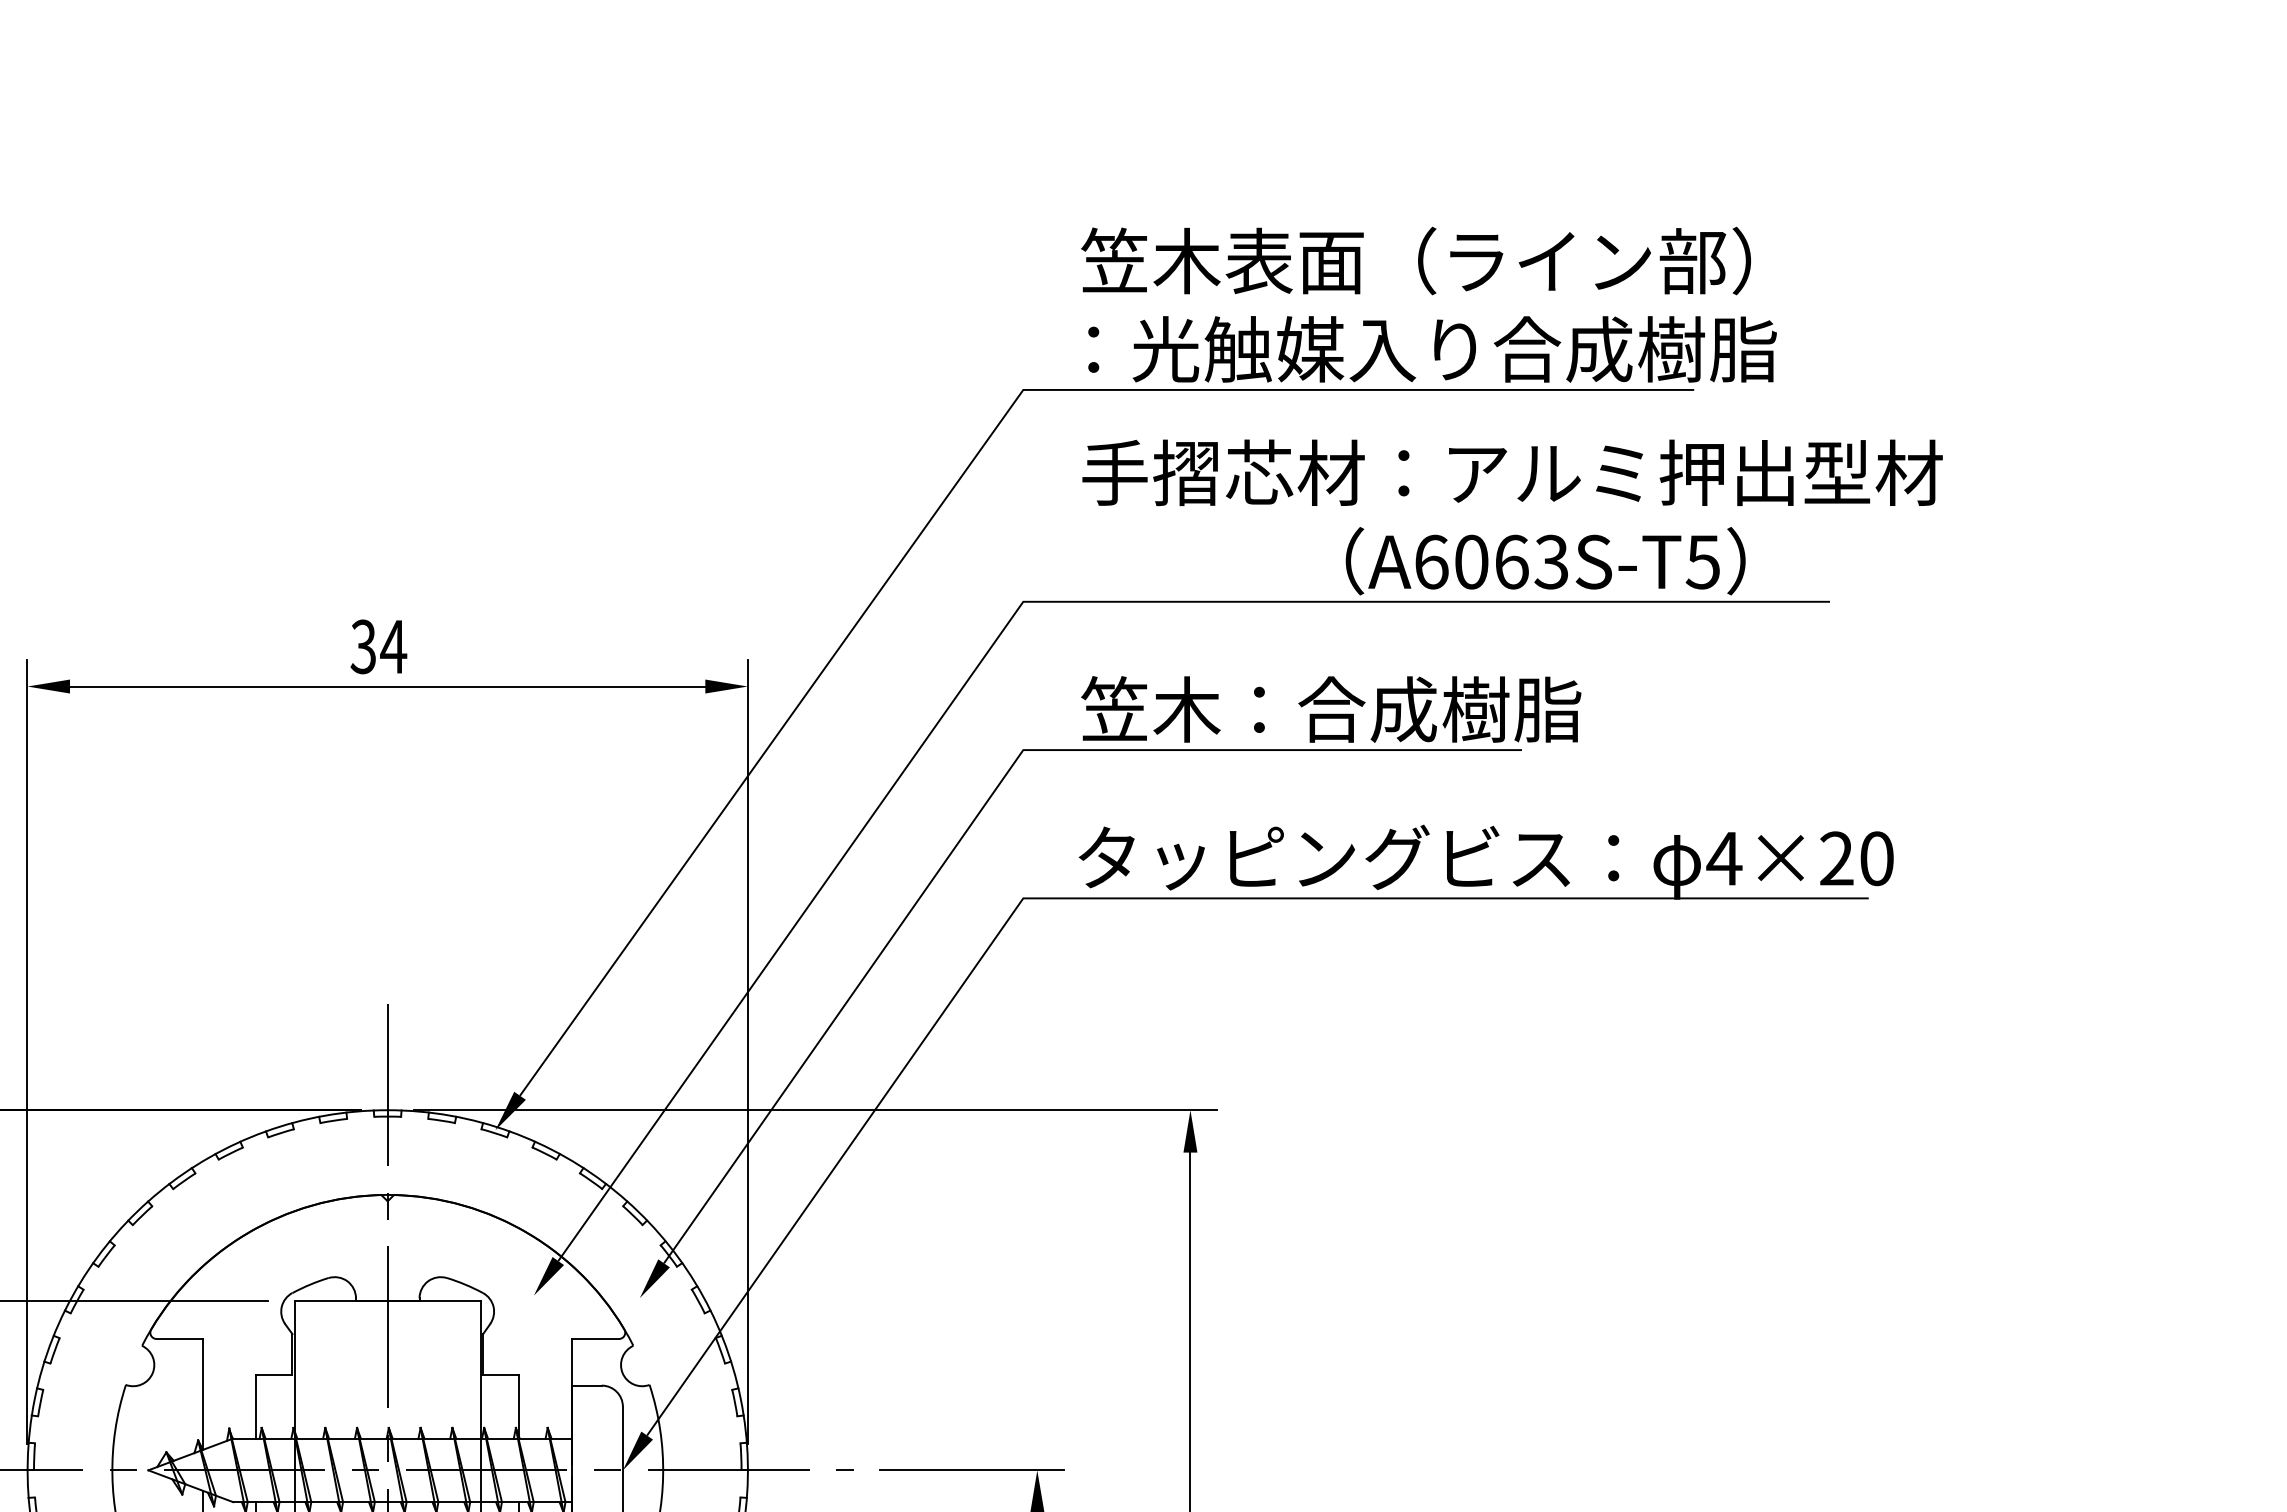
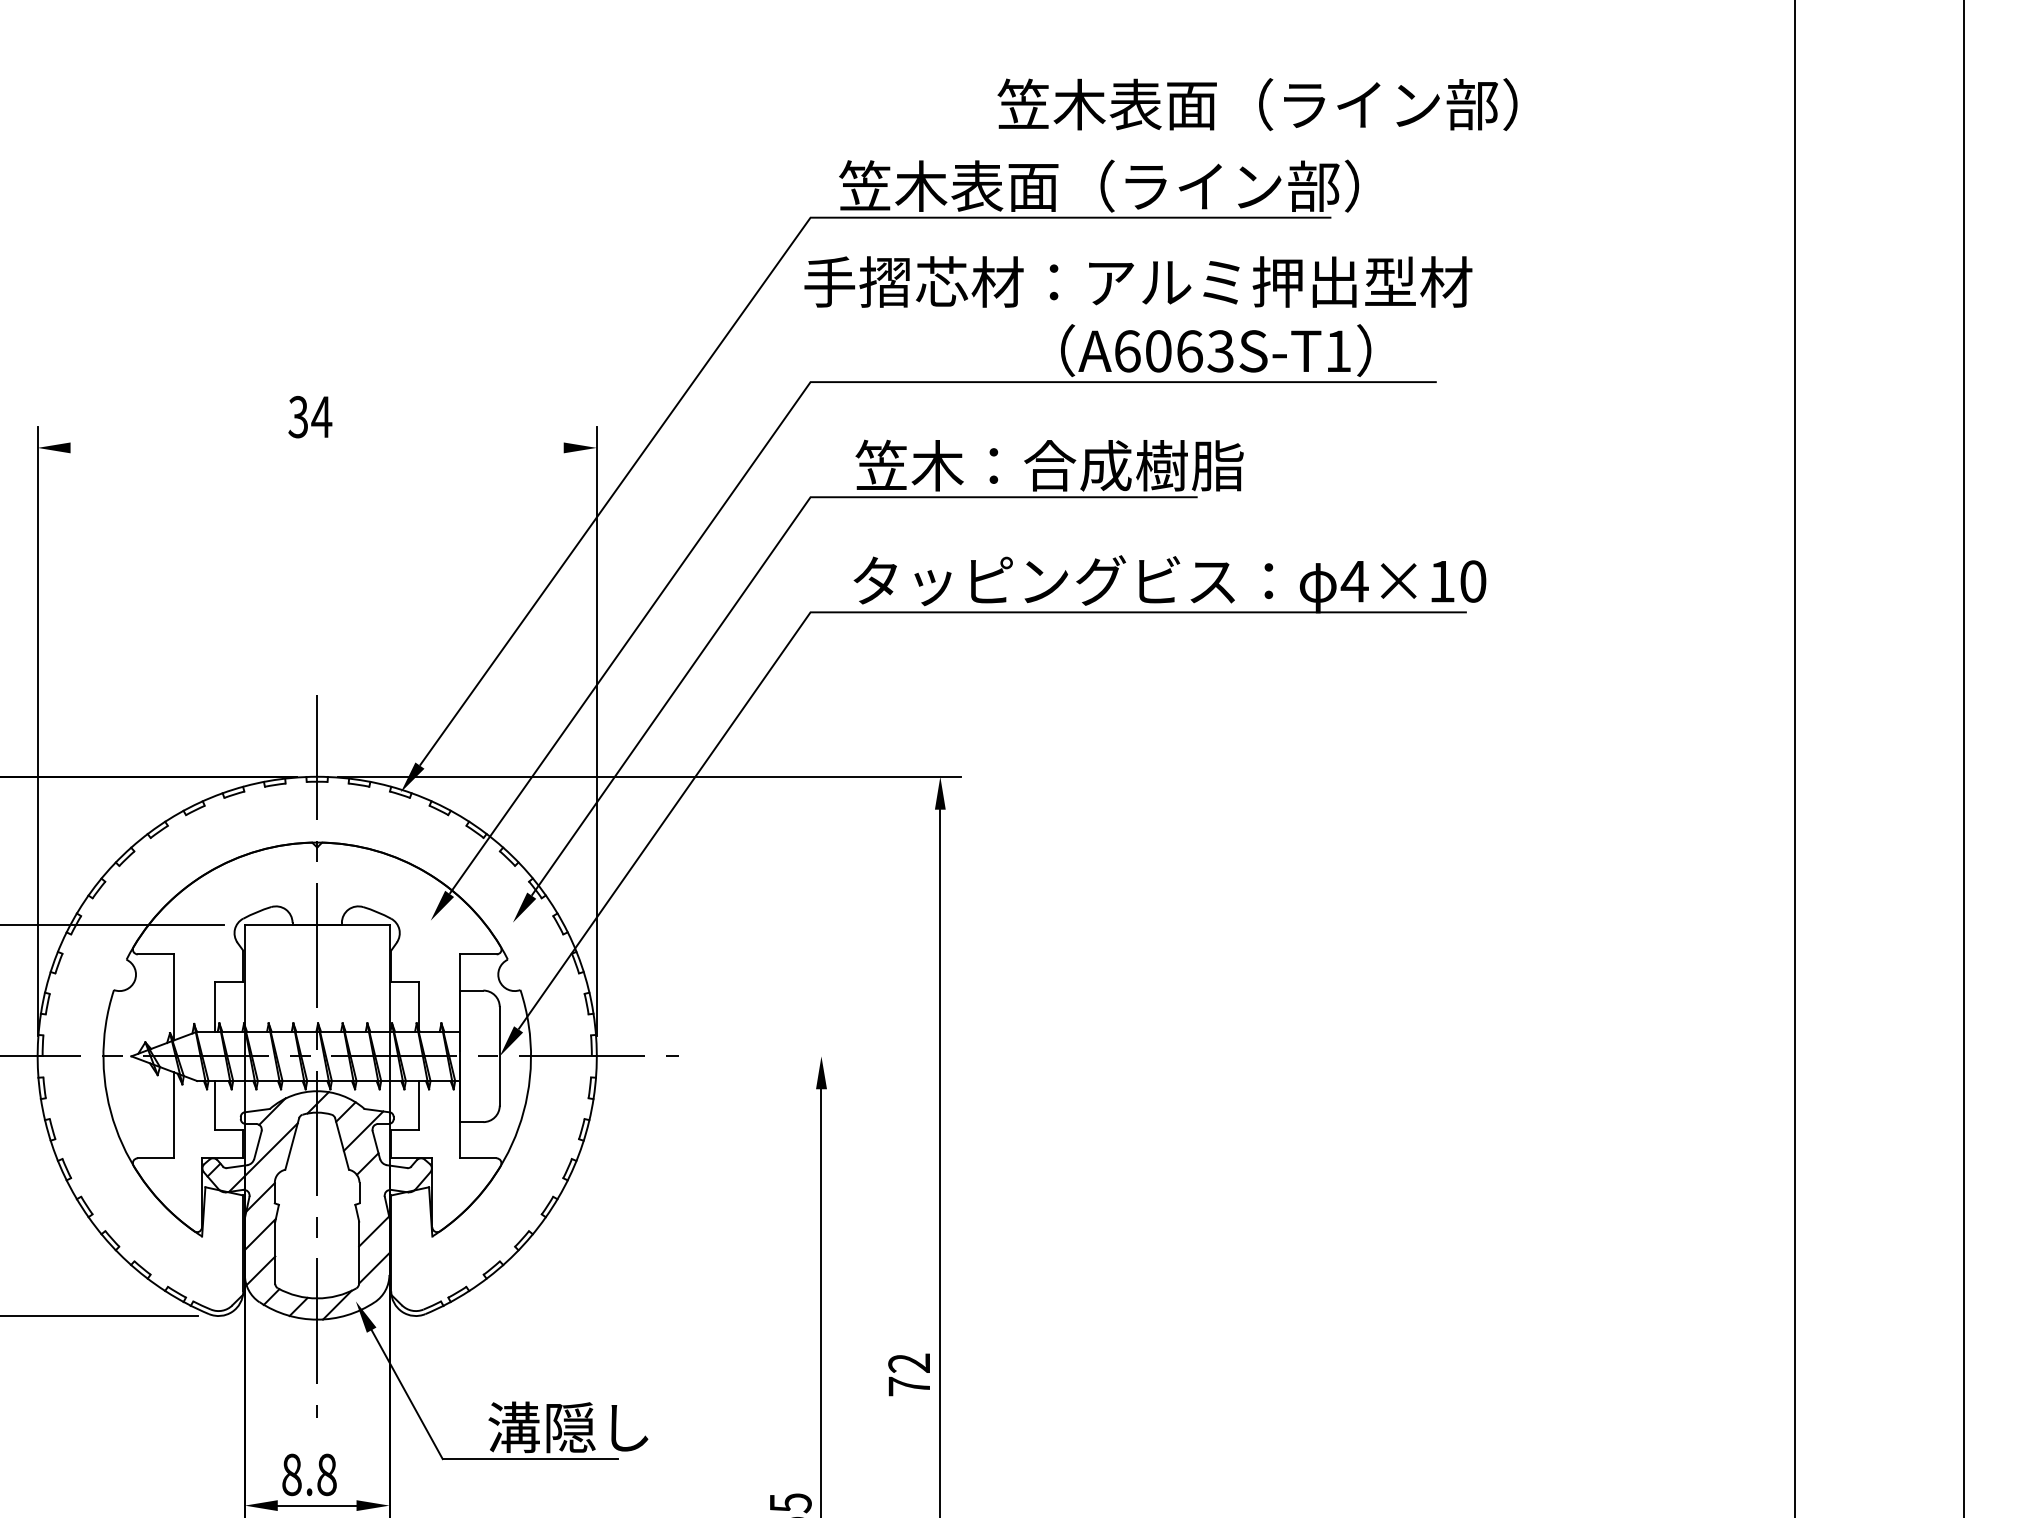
text: (1416, 260) -> (1257, 104), moved
text: (1418, 348) -> (1117, 185), ：光触媒入り合成樹脂 -> 笠木表面（ライン部）
text: (1512, 472) -> (1138, 281), moved
text: (1702, 562) -> (1337, 351), A6063S-T5 -> A6063S-T1
line: (386, 686) -> (316, 447), removed
text: (1837, 858) -> (1442, 581), 4×20 -> 4×10
line: (971, 1470) -> (770, 1056), removed

